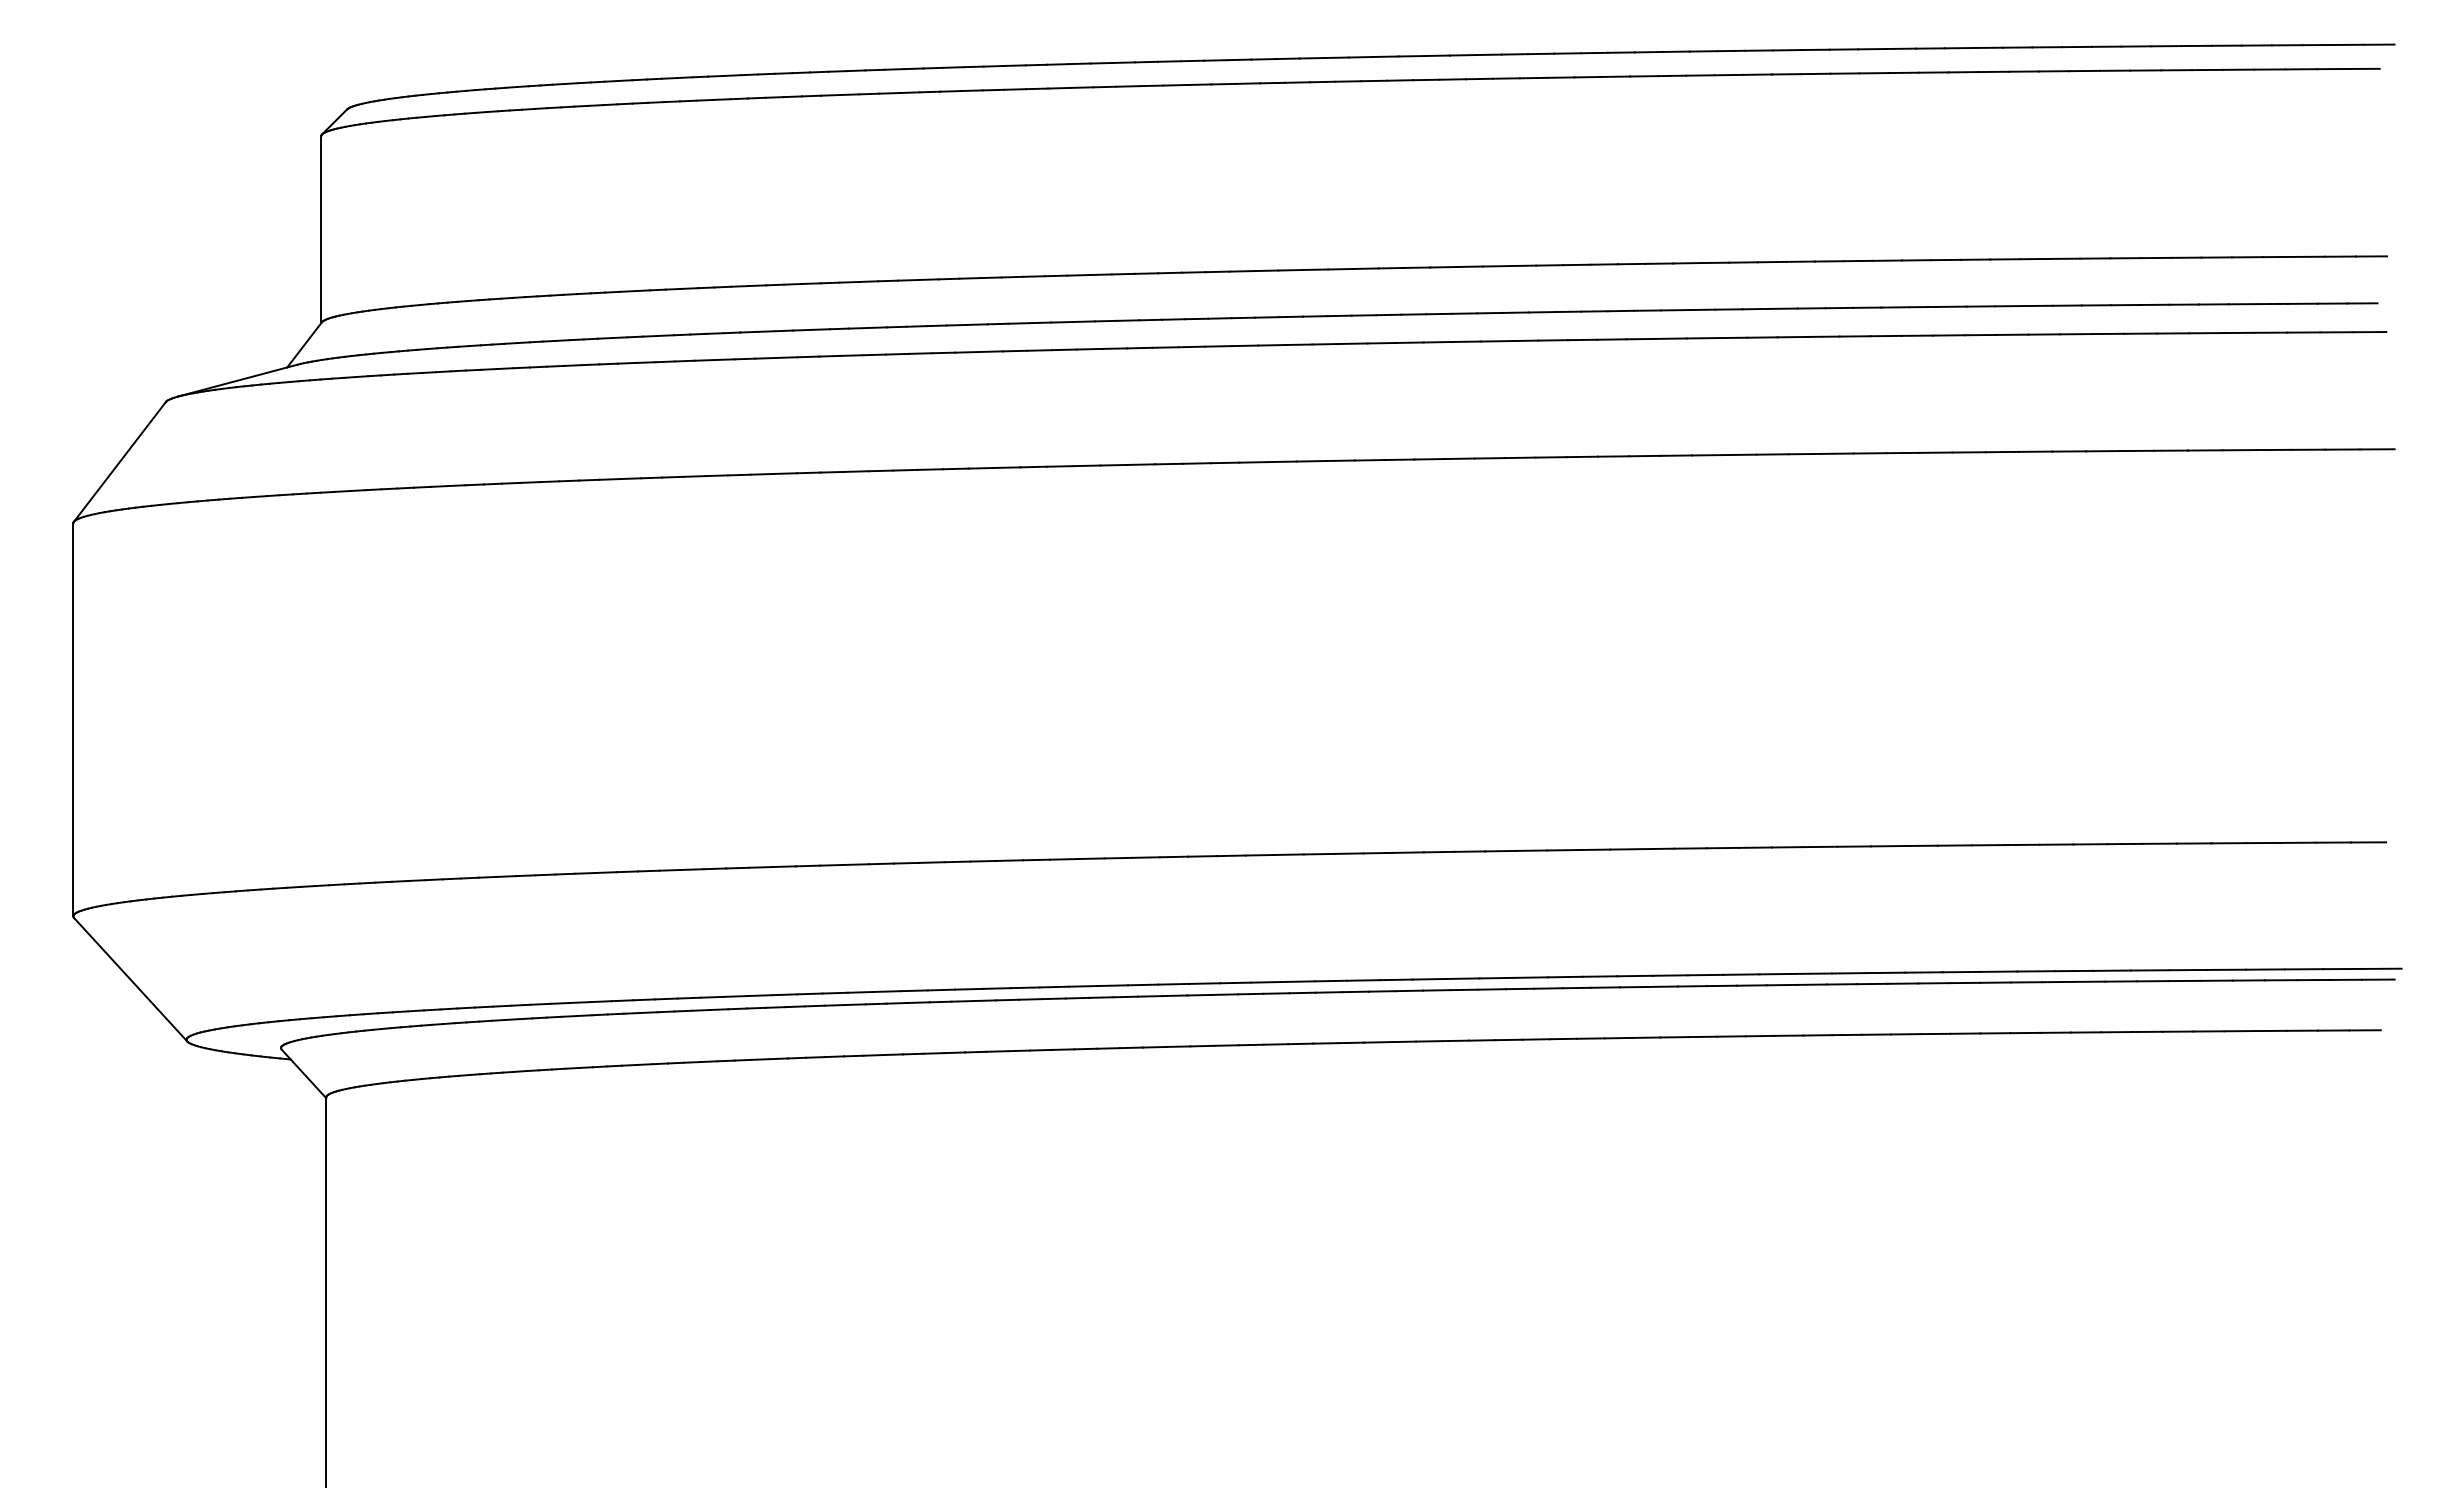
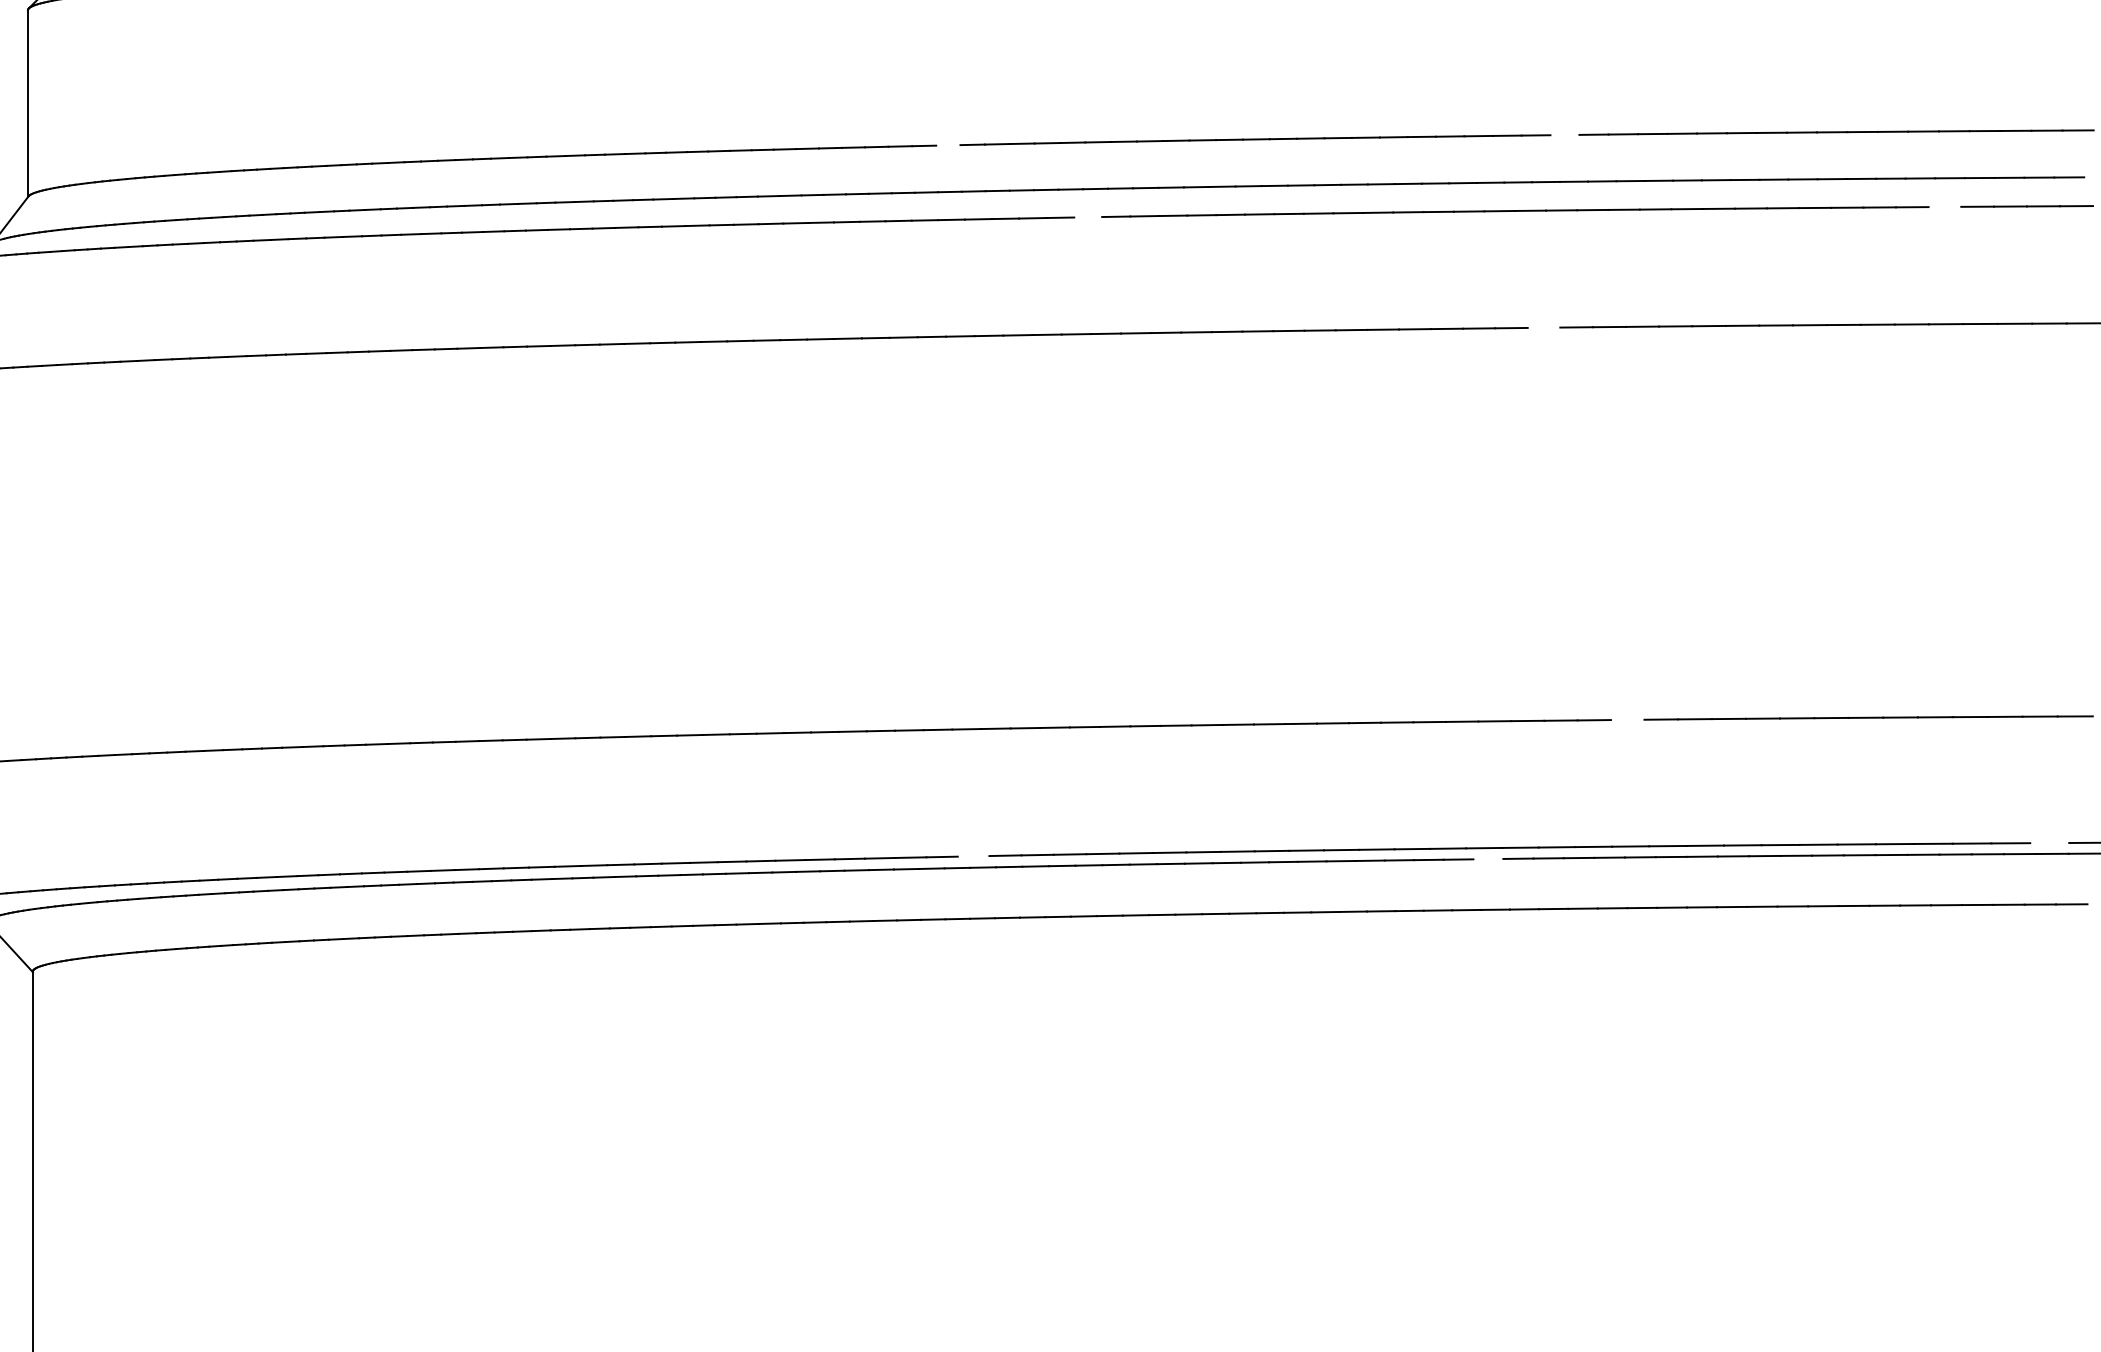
line: (1857, 260) -> (1564, 134), removed
line: (1241, 271) -> (948, 145), removed
line: (2237, 332) -> (1944, 206), removed
line: (1381, 342) -> (1088, 216), removed
line: (1837, 453) -> (1544, 327), removed
line: (1920, 845) -> (1627, 719), removed
line: (2342, 968) -> (2049, 842), removed
line: (1266, 982) -> (973, 856), removed
line: (1781, 984) -> (1488, 858), removed

